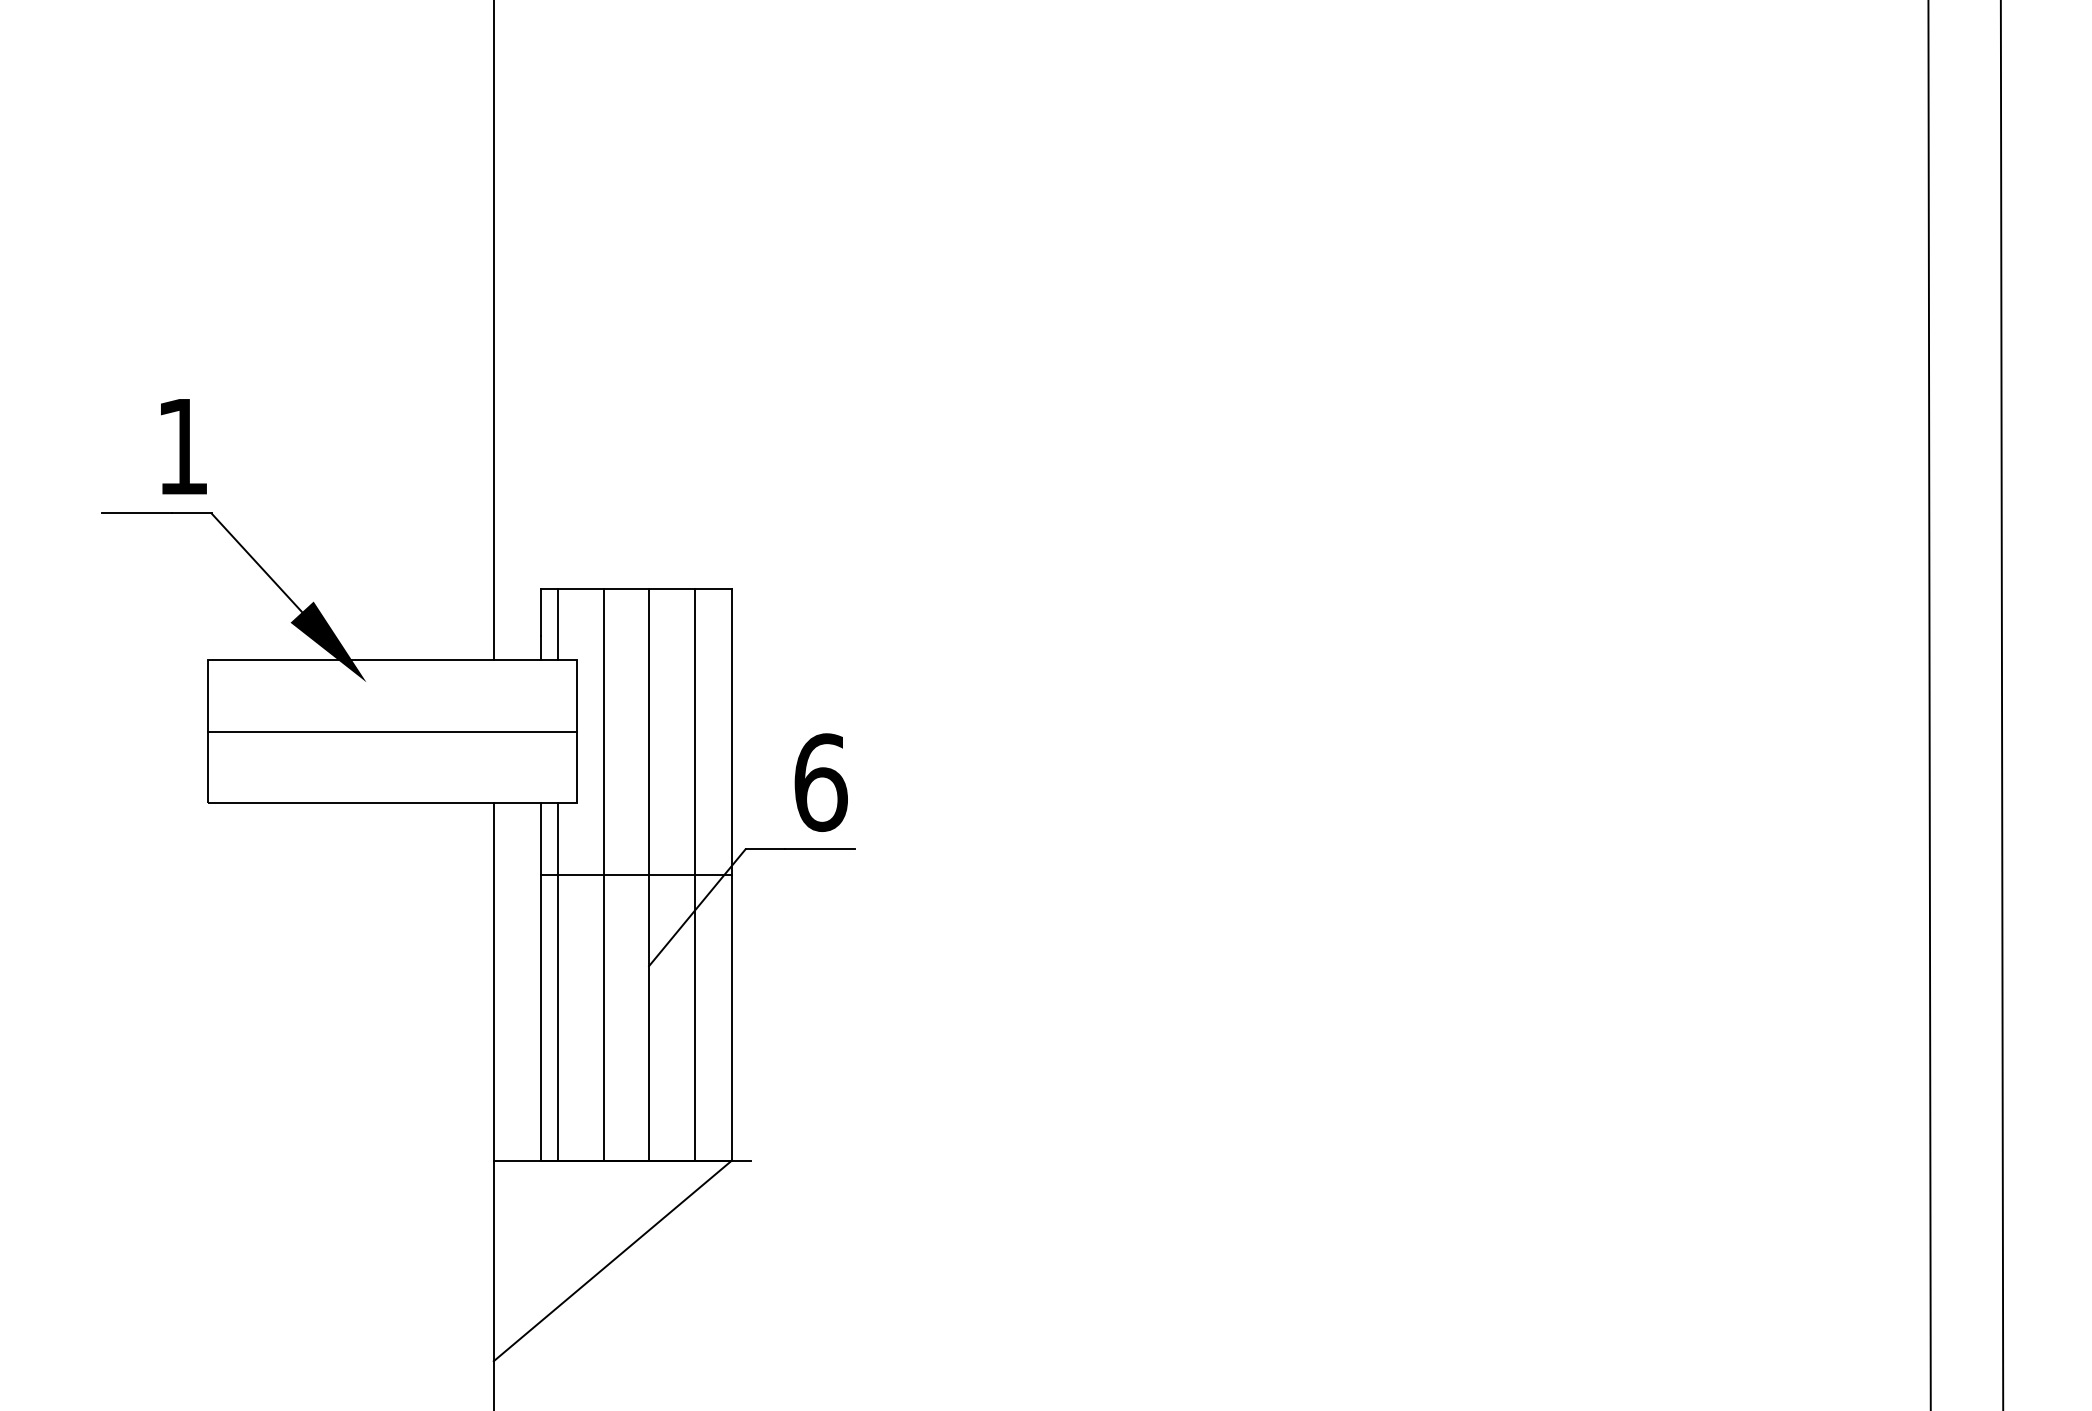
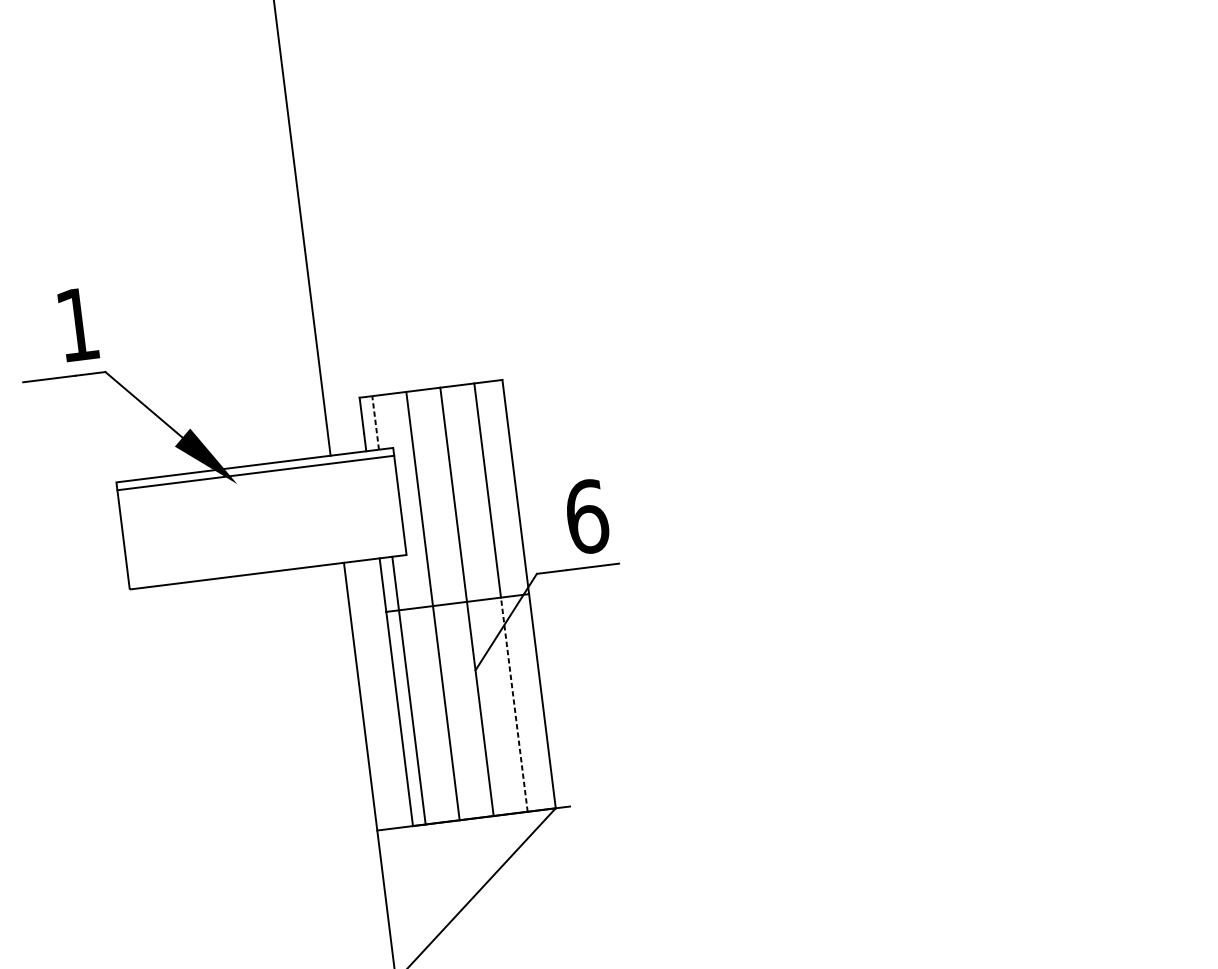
line: (558, 624) -> (375, 422), solid -> dashed
line: (392, 731) -> (255, 472), moved
line: (694, 1017) -> (514, 704), solid -> dashed

